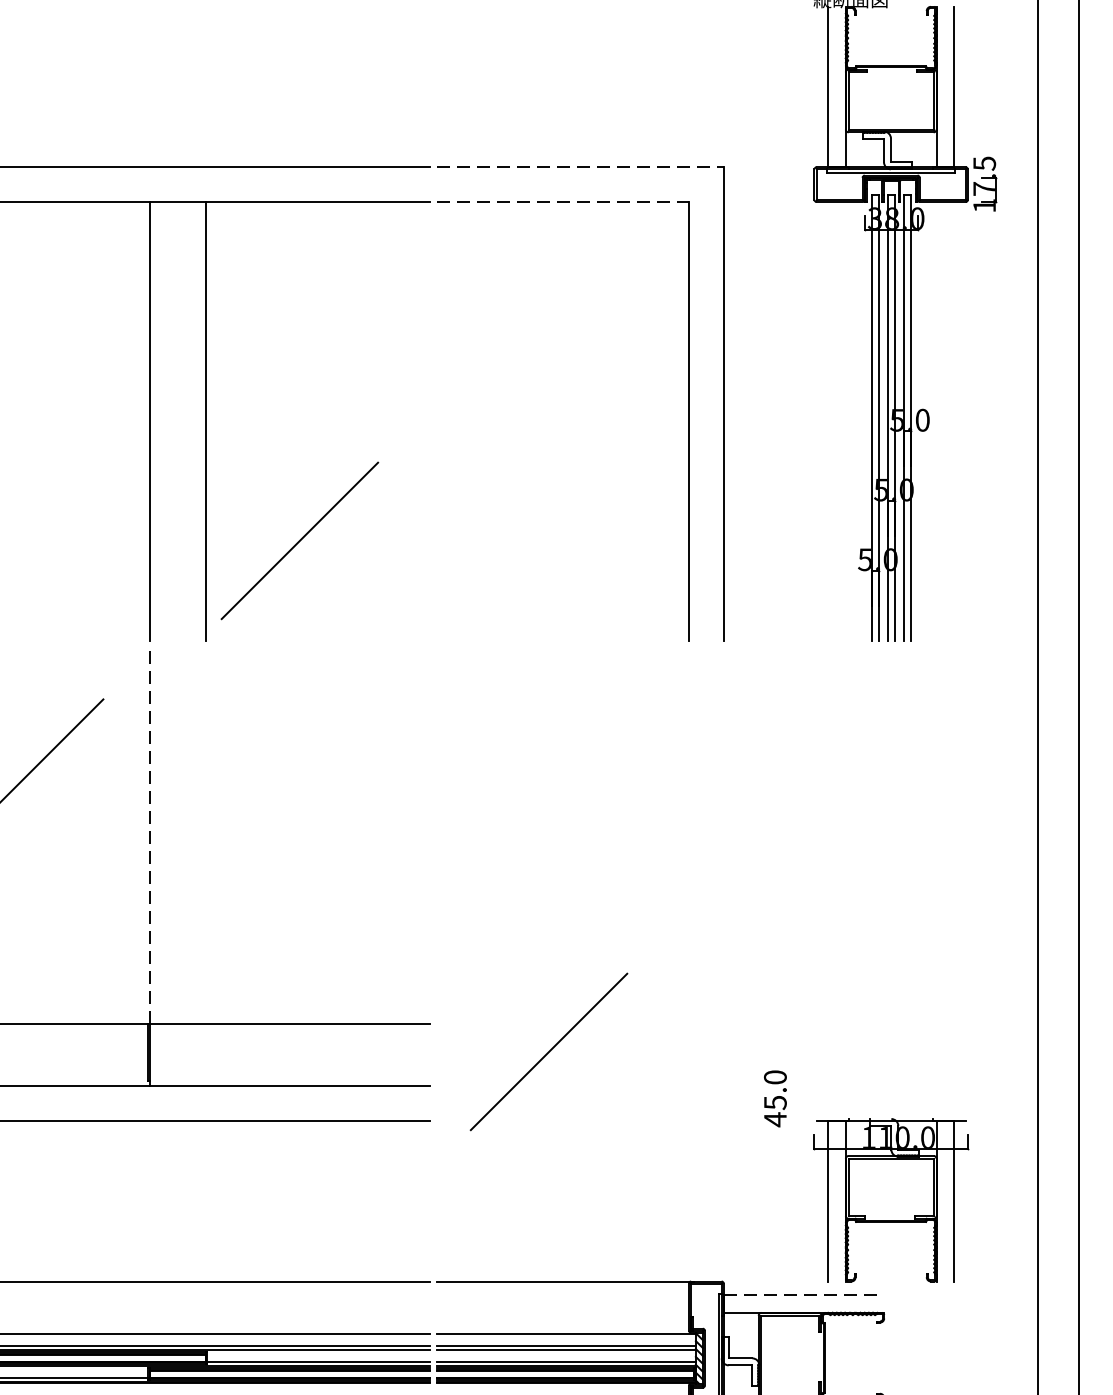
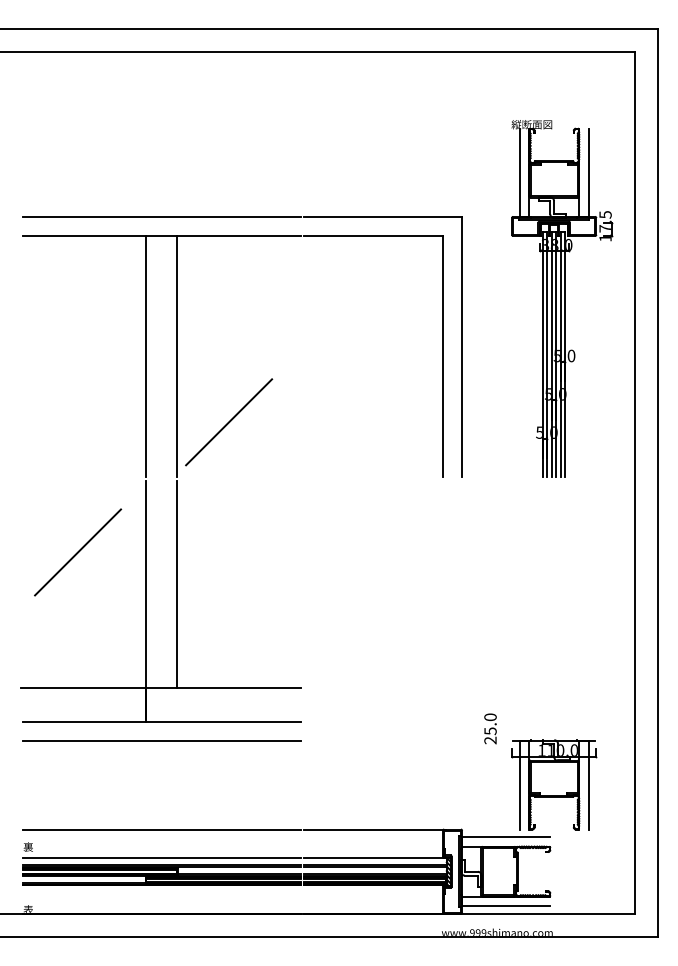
line: (580, 166) -> (383, 216), dashed -> solid
line: (564, 202) -> (374, 236), dashed -> solid
line: (149, 834) -> (146, 583), dashed -> solid
line: (206, 835) -> (177, 584), added
line: (549, 1052) -> (366, 703), removed
text: (775, 1119) -> (490, 740), 45.0 -> 25.0
line: (804, 1295) -> (506, 837), dashed -> solid

